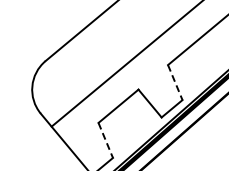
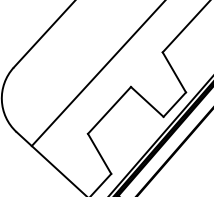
line: (175, 82) -> (174, 72), dashed -> solid
line: (105, 140) -> (99, 153), dashed -> solid

